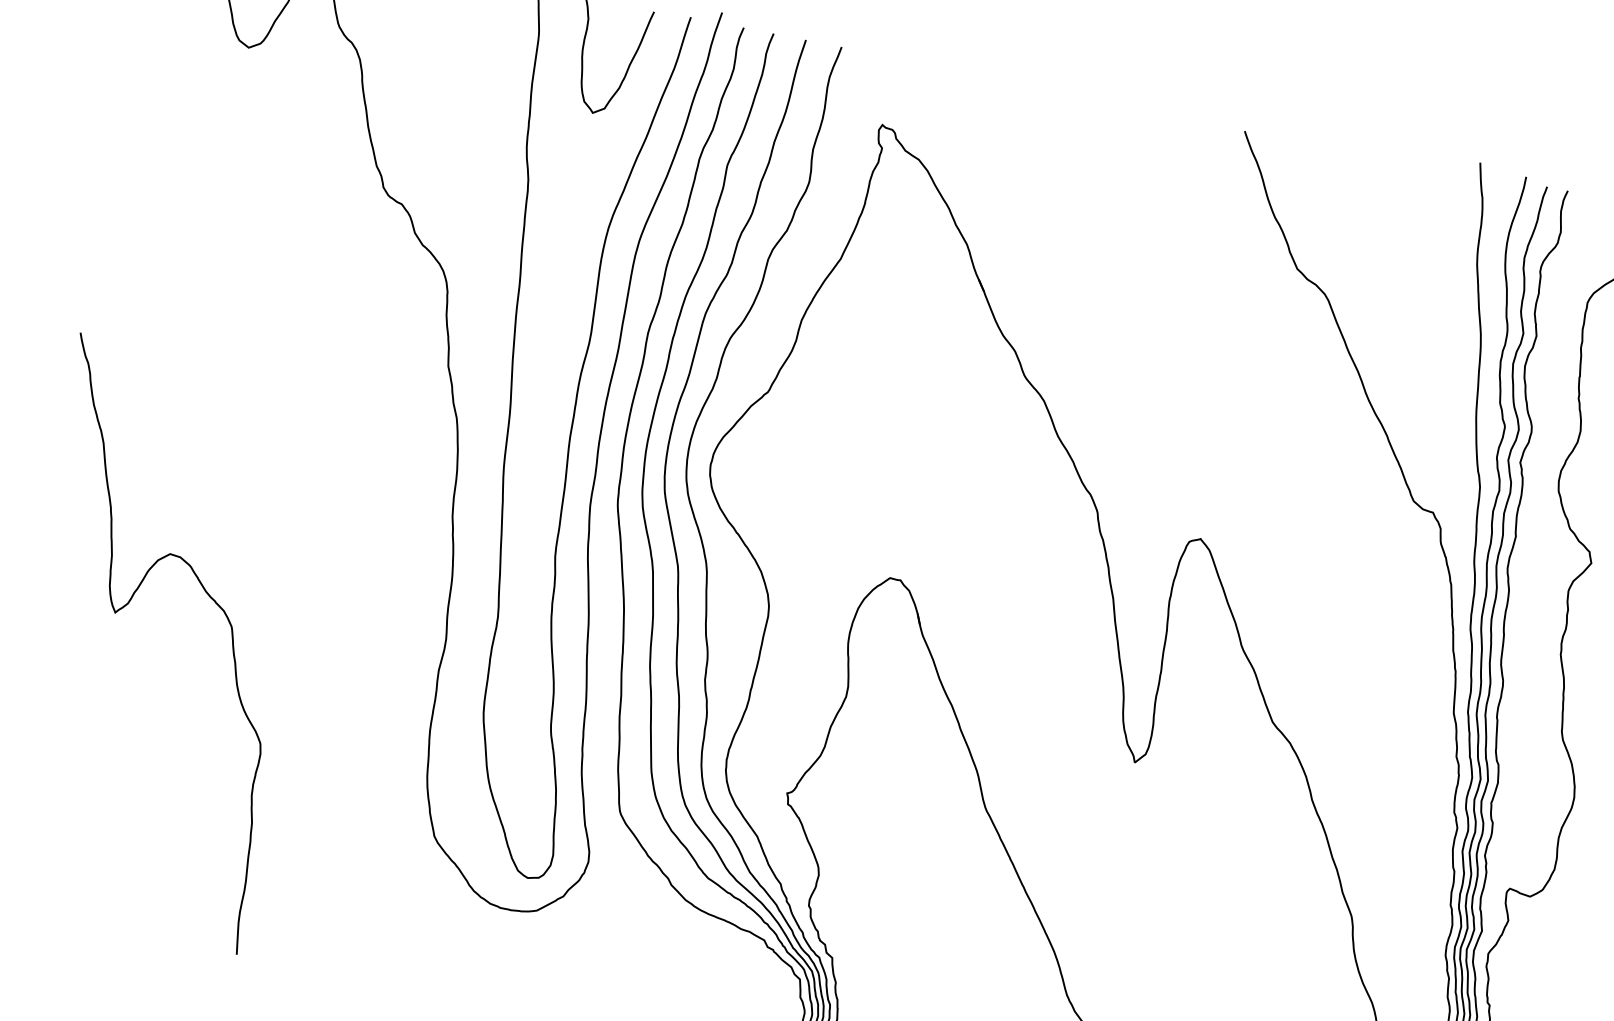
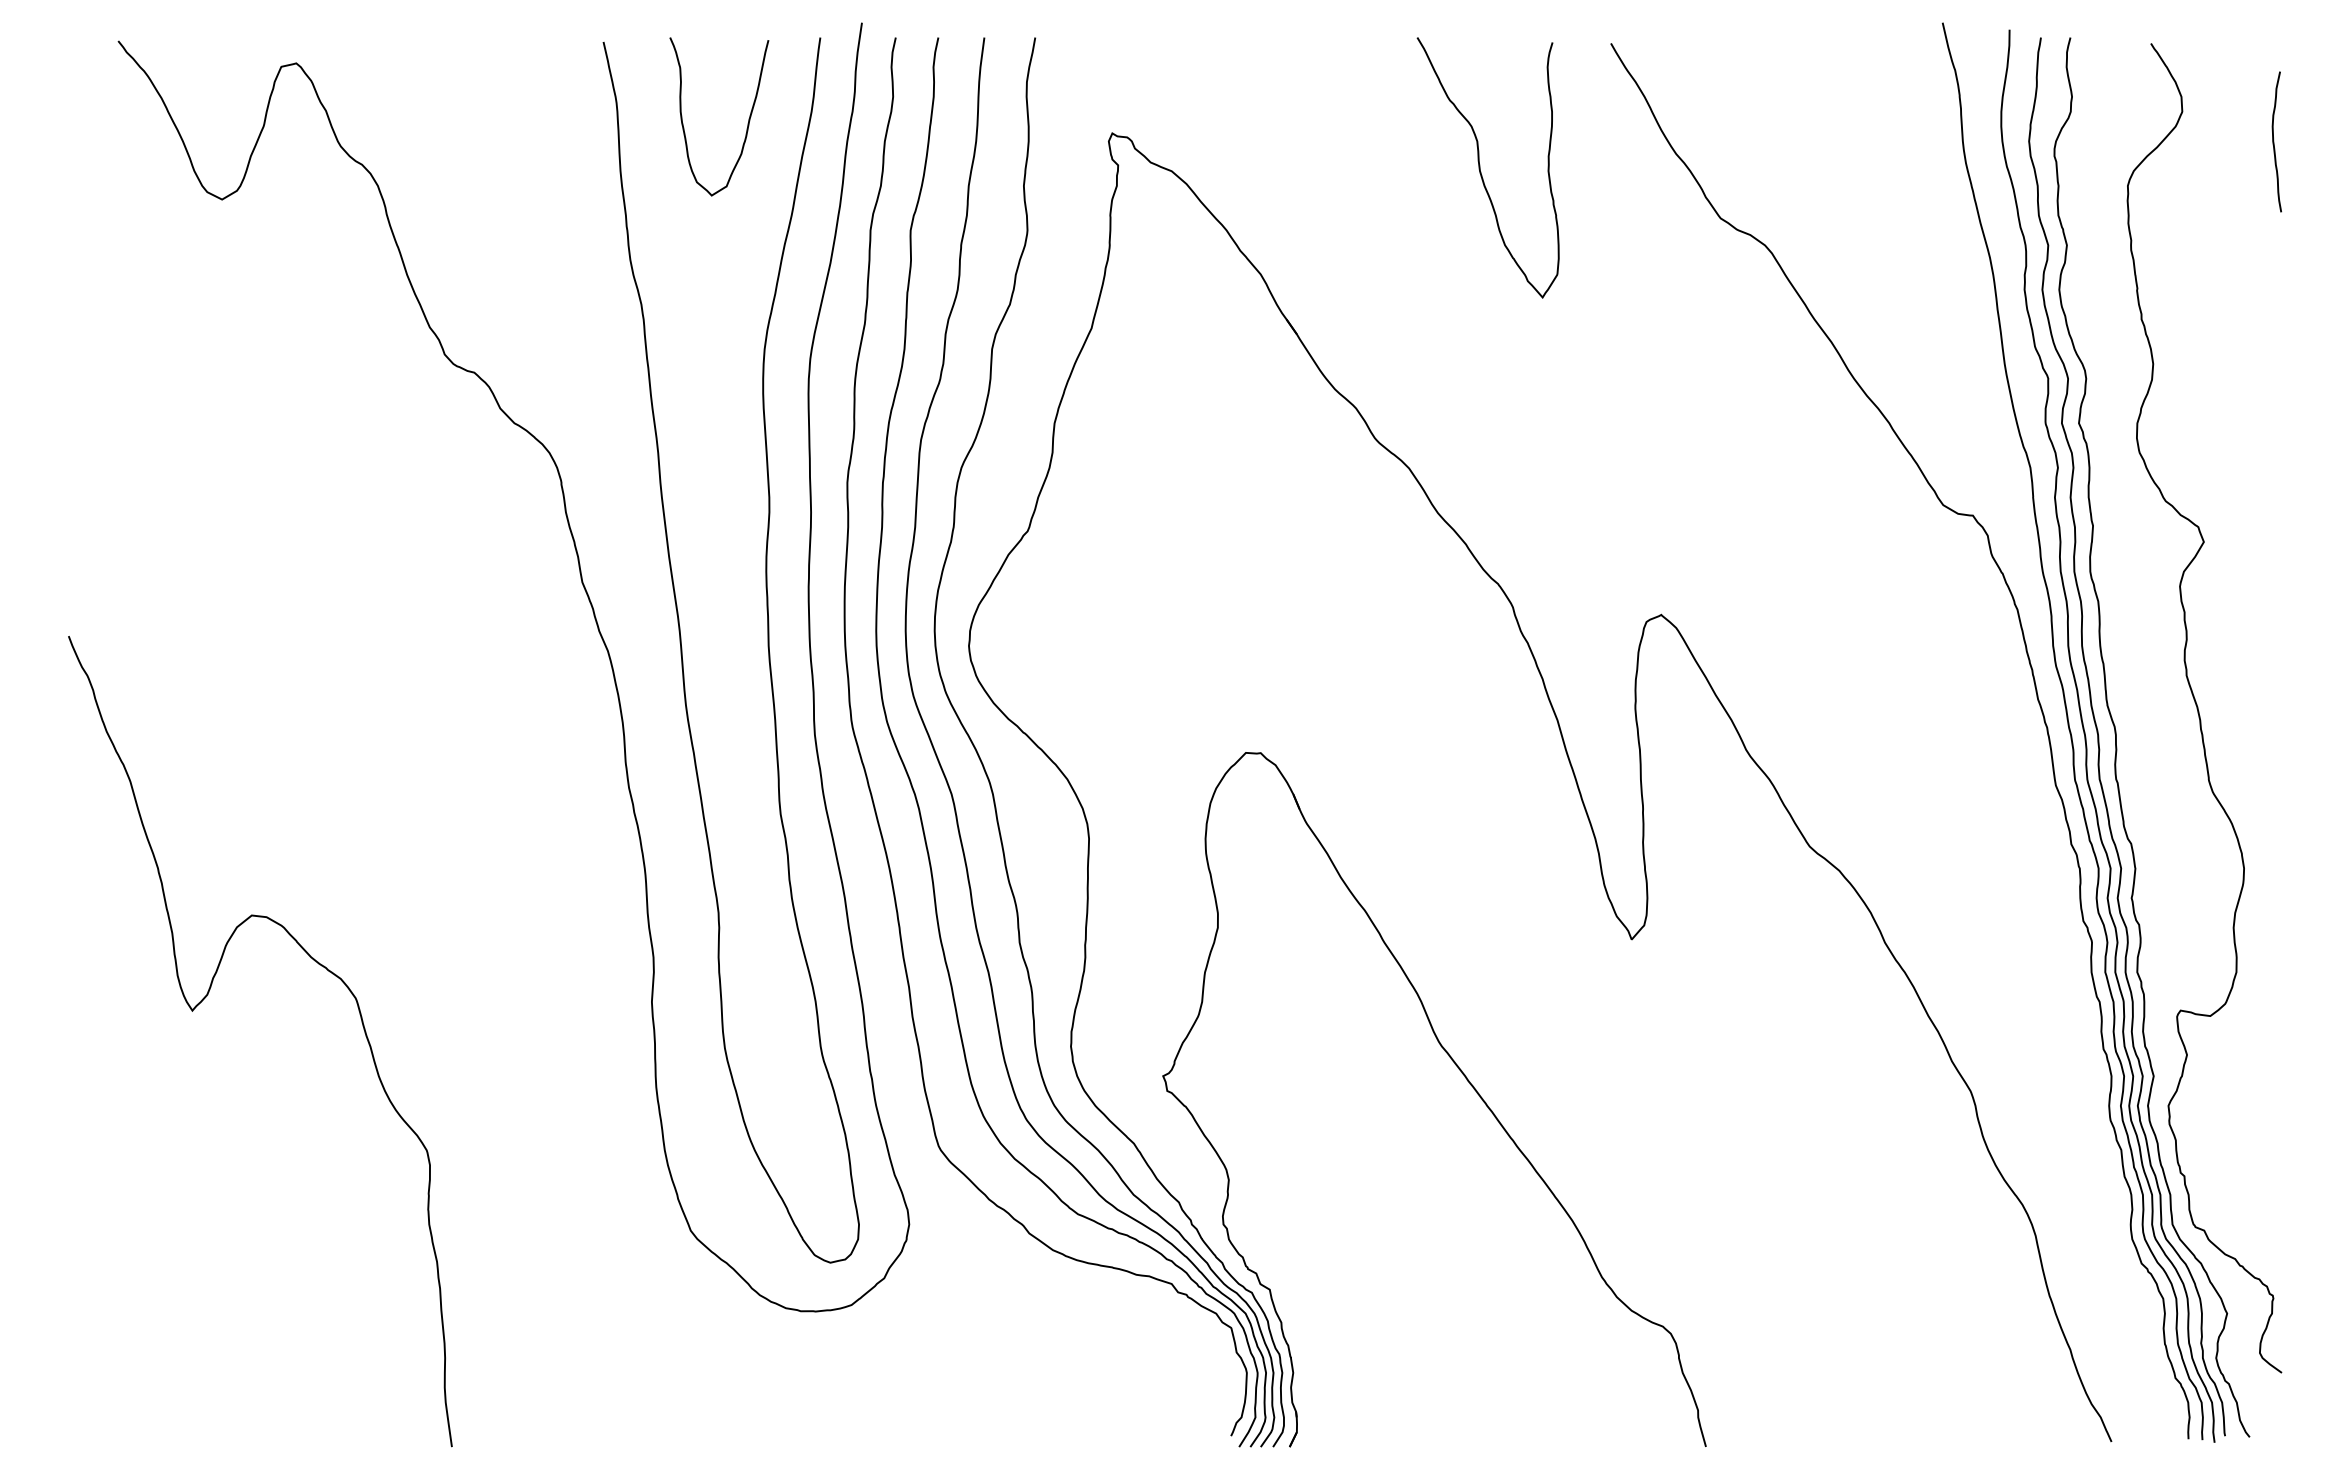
curve: (1135, 200) -> (1480, 167), added

